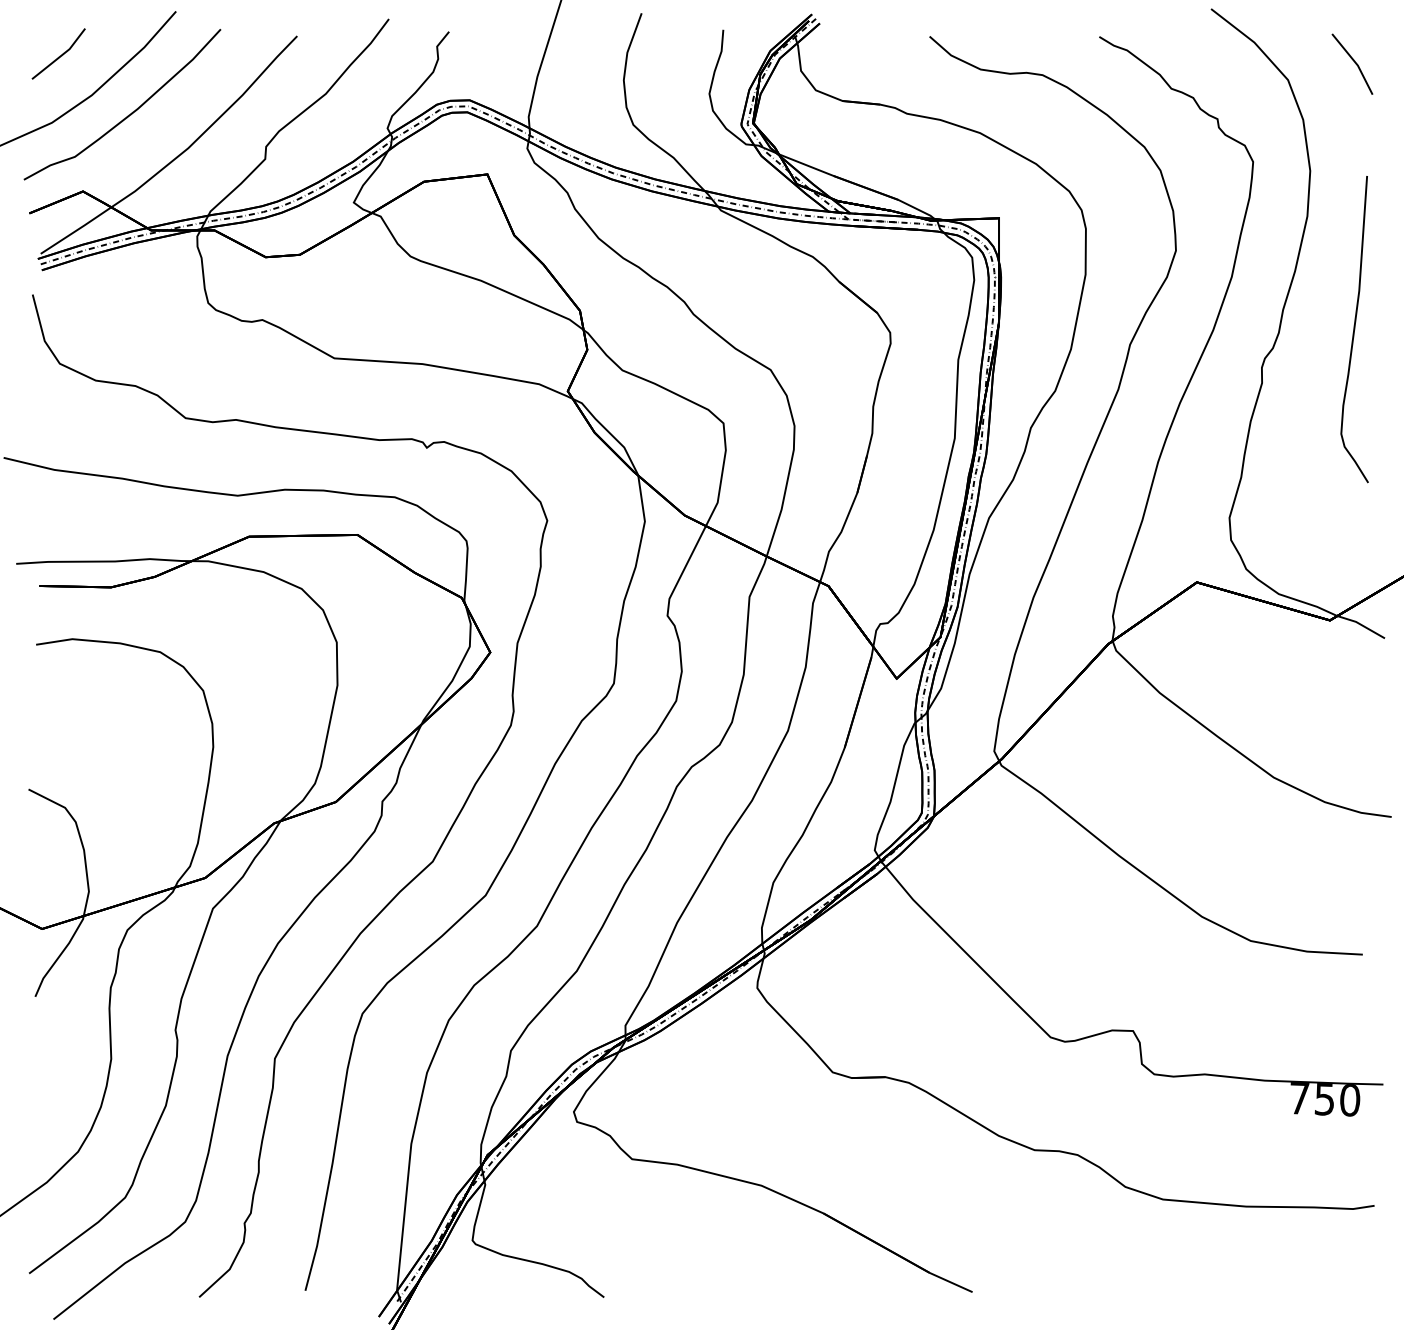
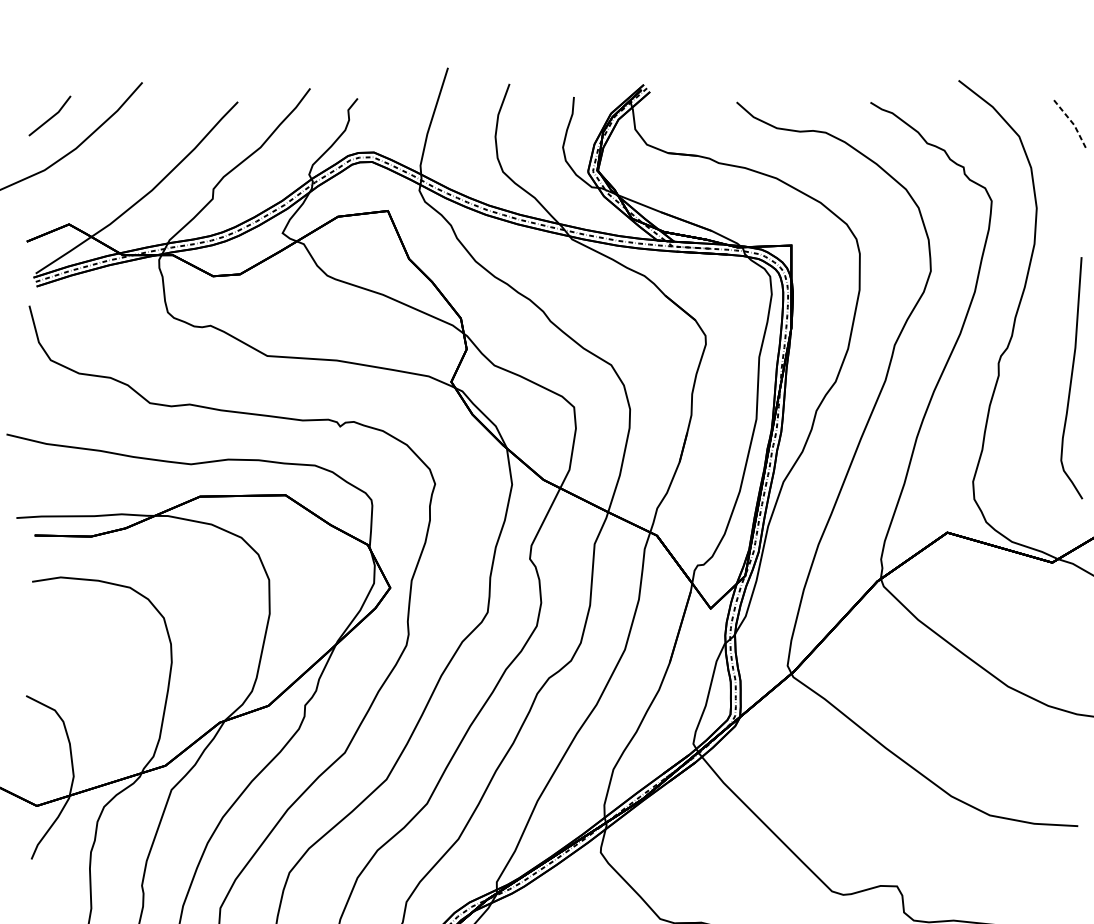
line: (1356, 63) -> (1073, 123), solid -> dashed
curve: (131, 112) -> (107, 162), removed
curve: (1354, 329) -> (1071, 378), moved

